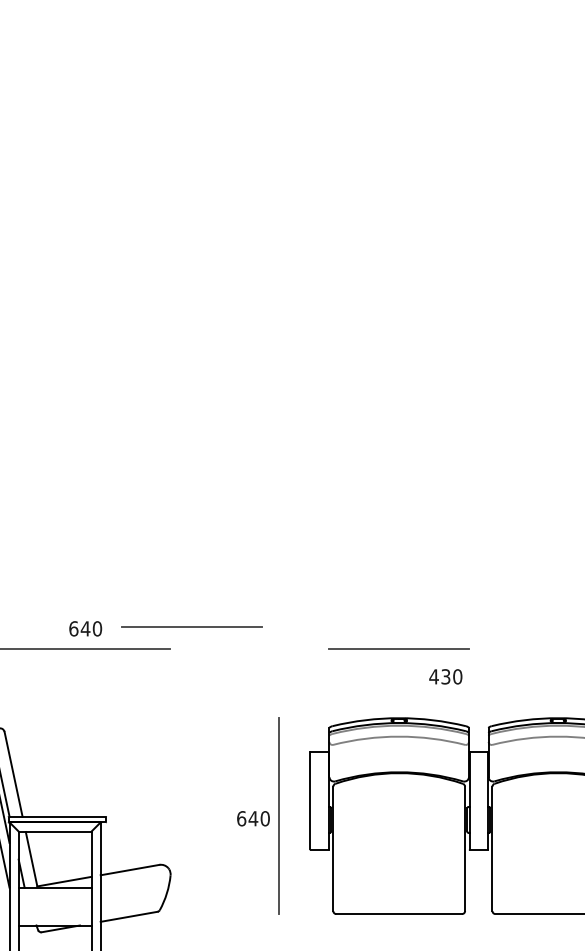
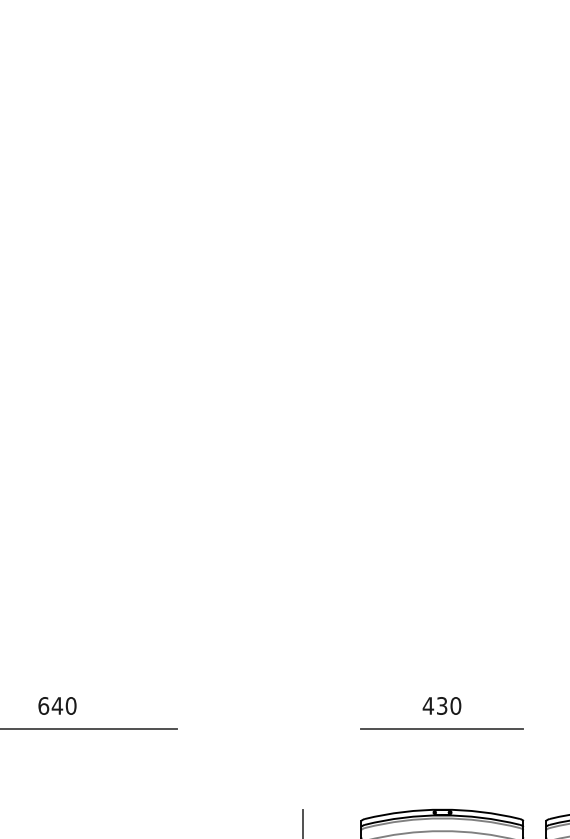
line: (191, 626) -> (201, 703), removed
text: (85, 628) -> (57, 705), moved
text: (445, 676) -> (441, 705), moved

